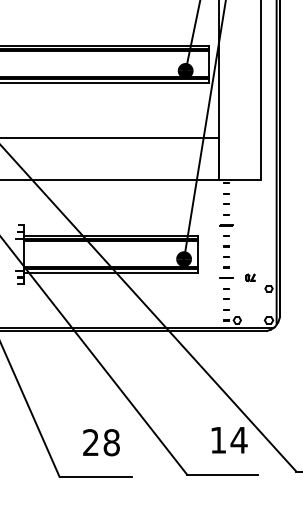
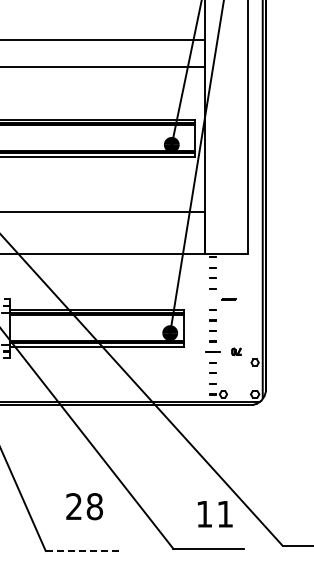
line: (226, 225) -> (228, 299), moved
text: (238, 440) -> (224, 514), 14 -> 11
text: (101, 442) -> (84, 506), moved
line: (96, 476) -> (82, 550), solid -> dashed

